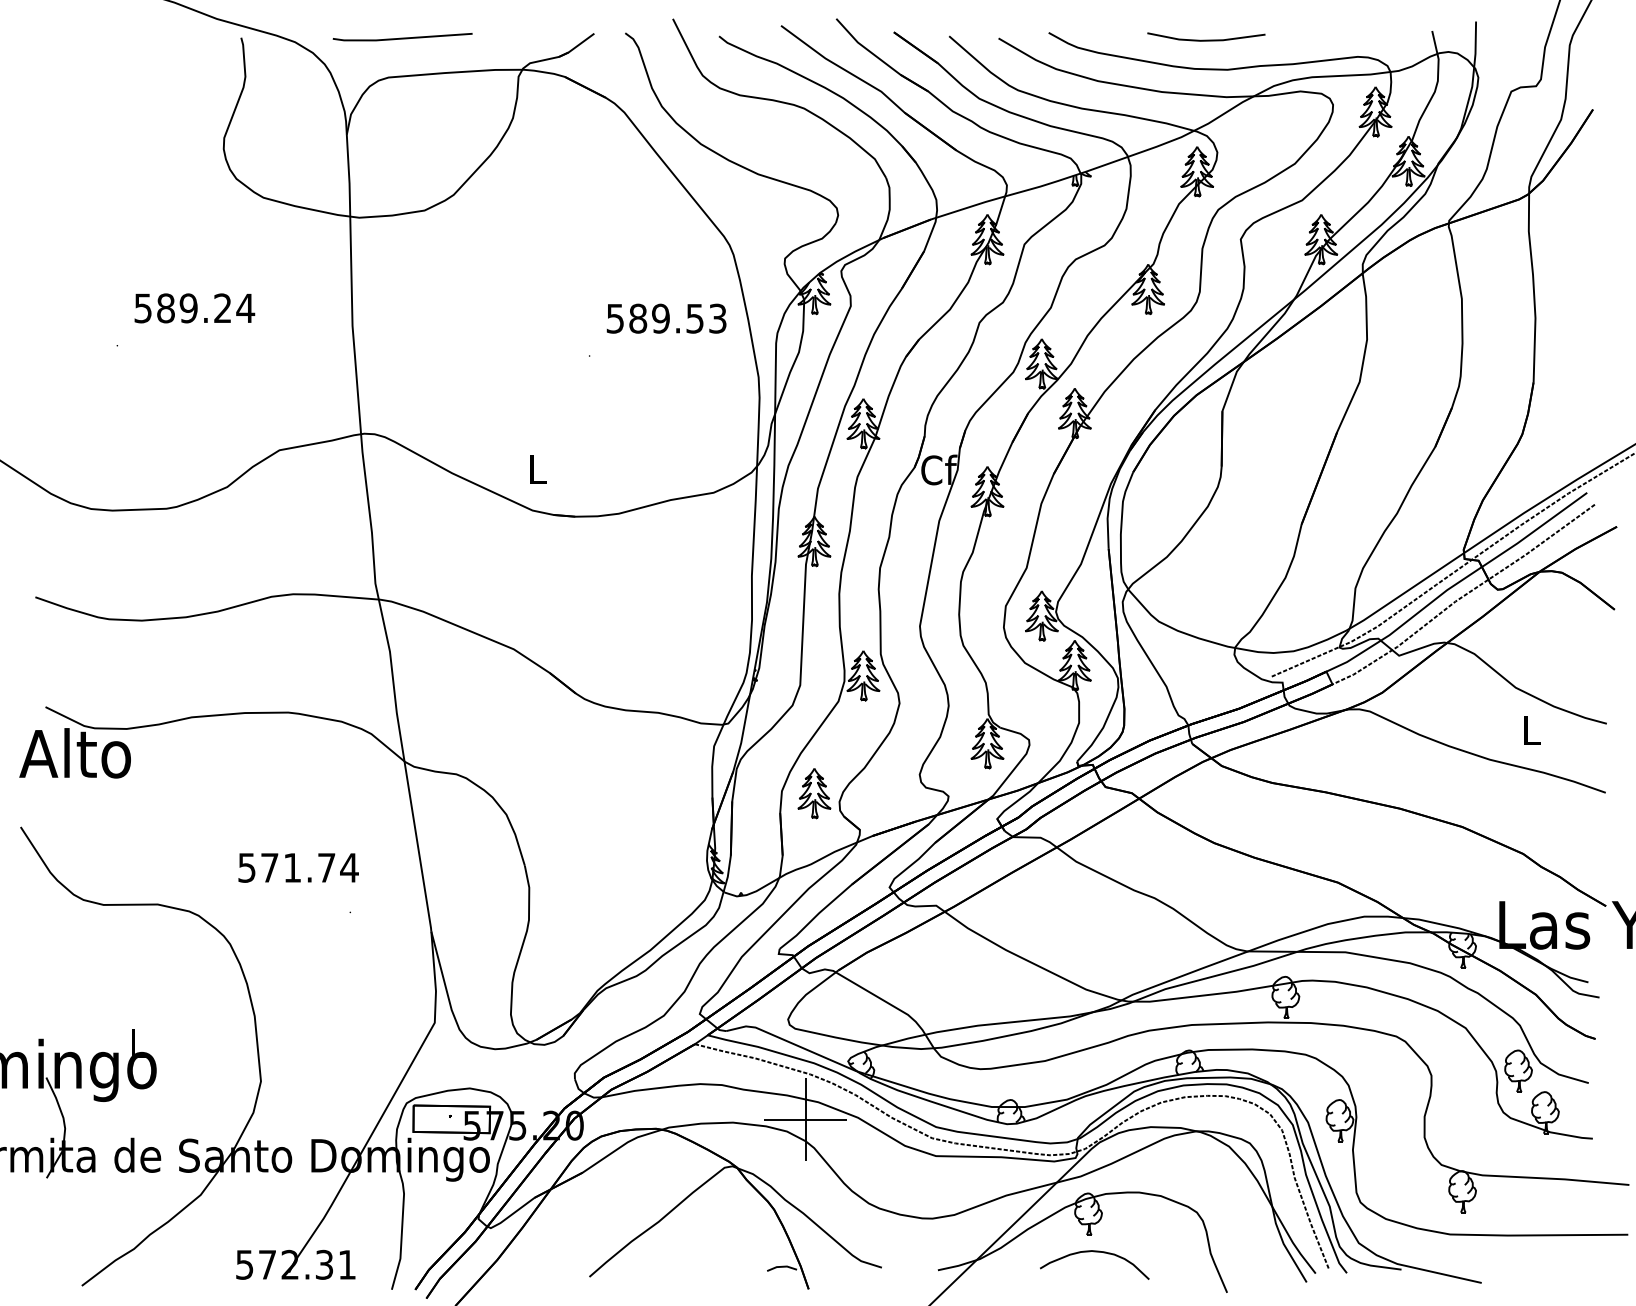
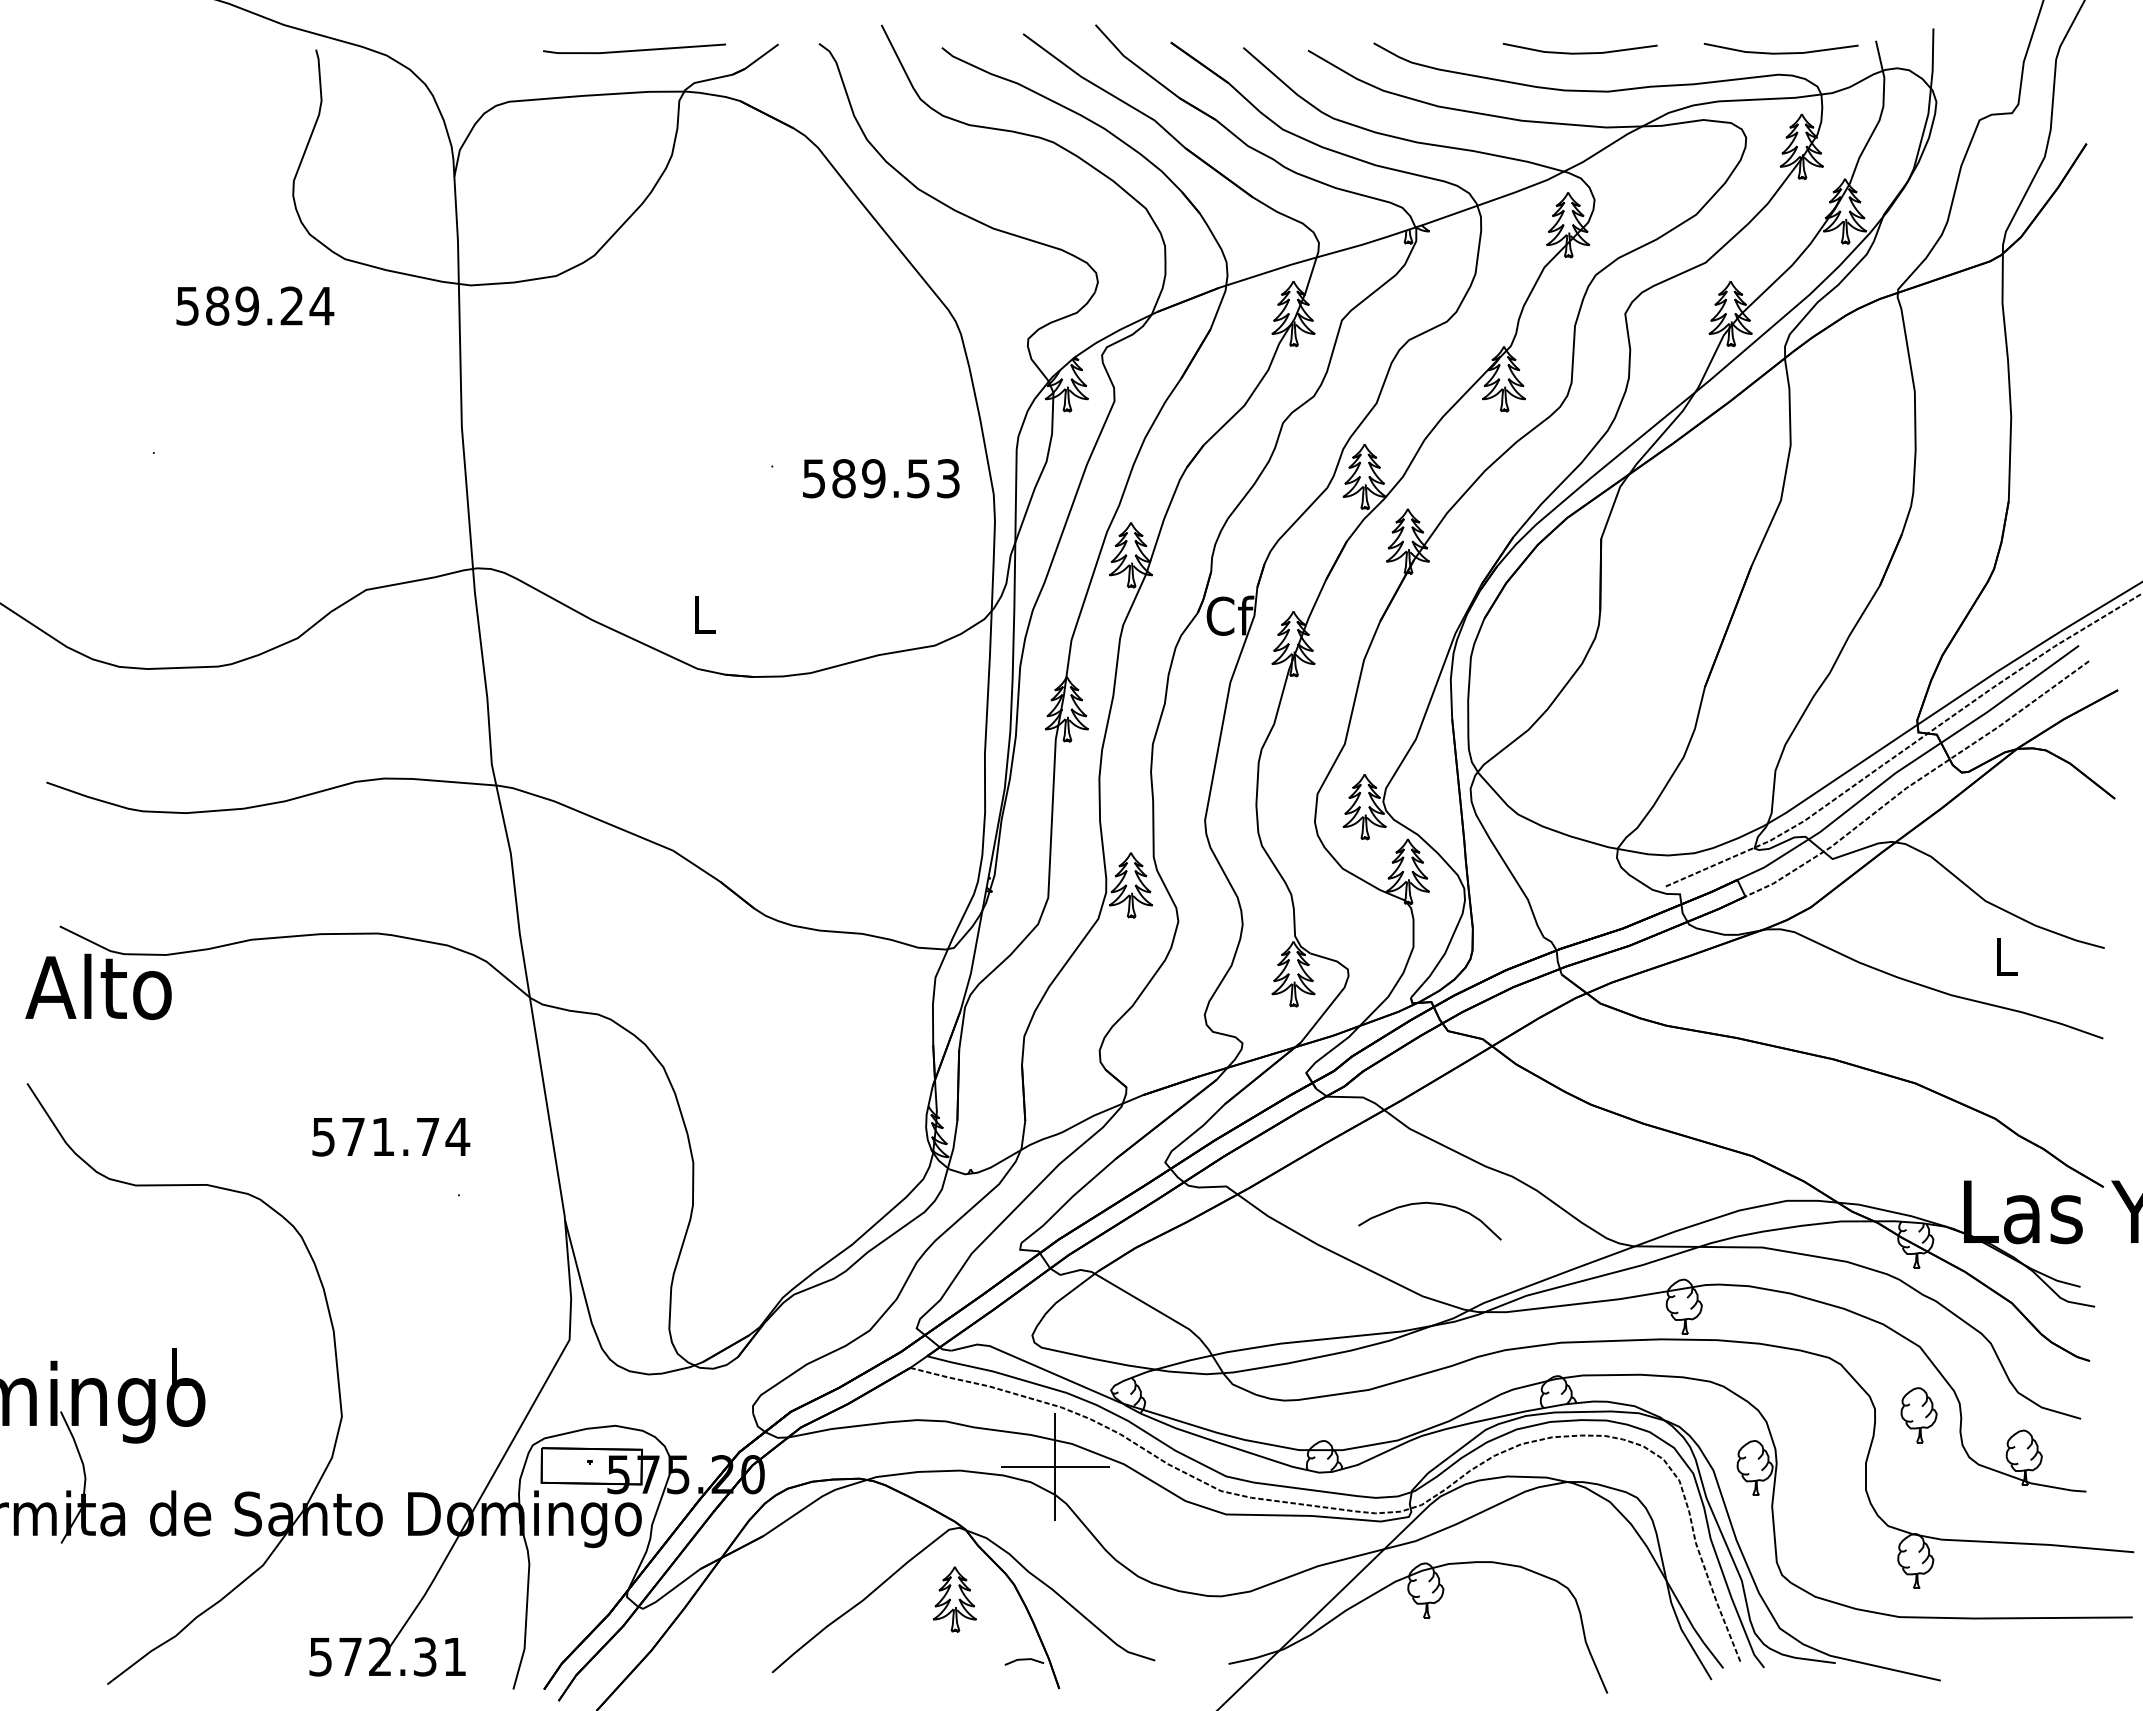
line: (402, 37) -> (634, 49), moved
line: (1359, 39) -> (1780, 52), added
text: (194, 307) -> (255, 305), moved
text: (666, 318) -> (881, 478), moved
part: (814, 793) -> (954, 1599), moved
part: (1518, 1071) -> (1918, 1415), moved
curve: (1095, 1252) -> (1430, 1204), moved

